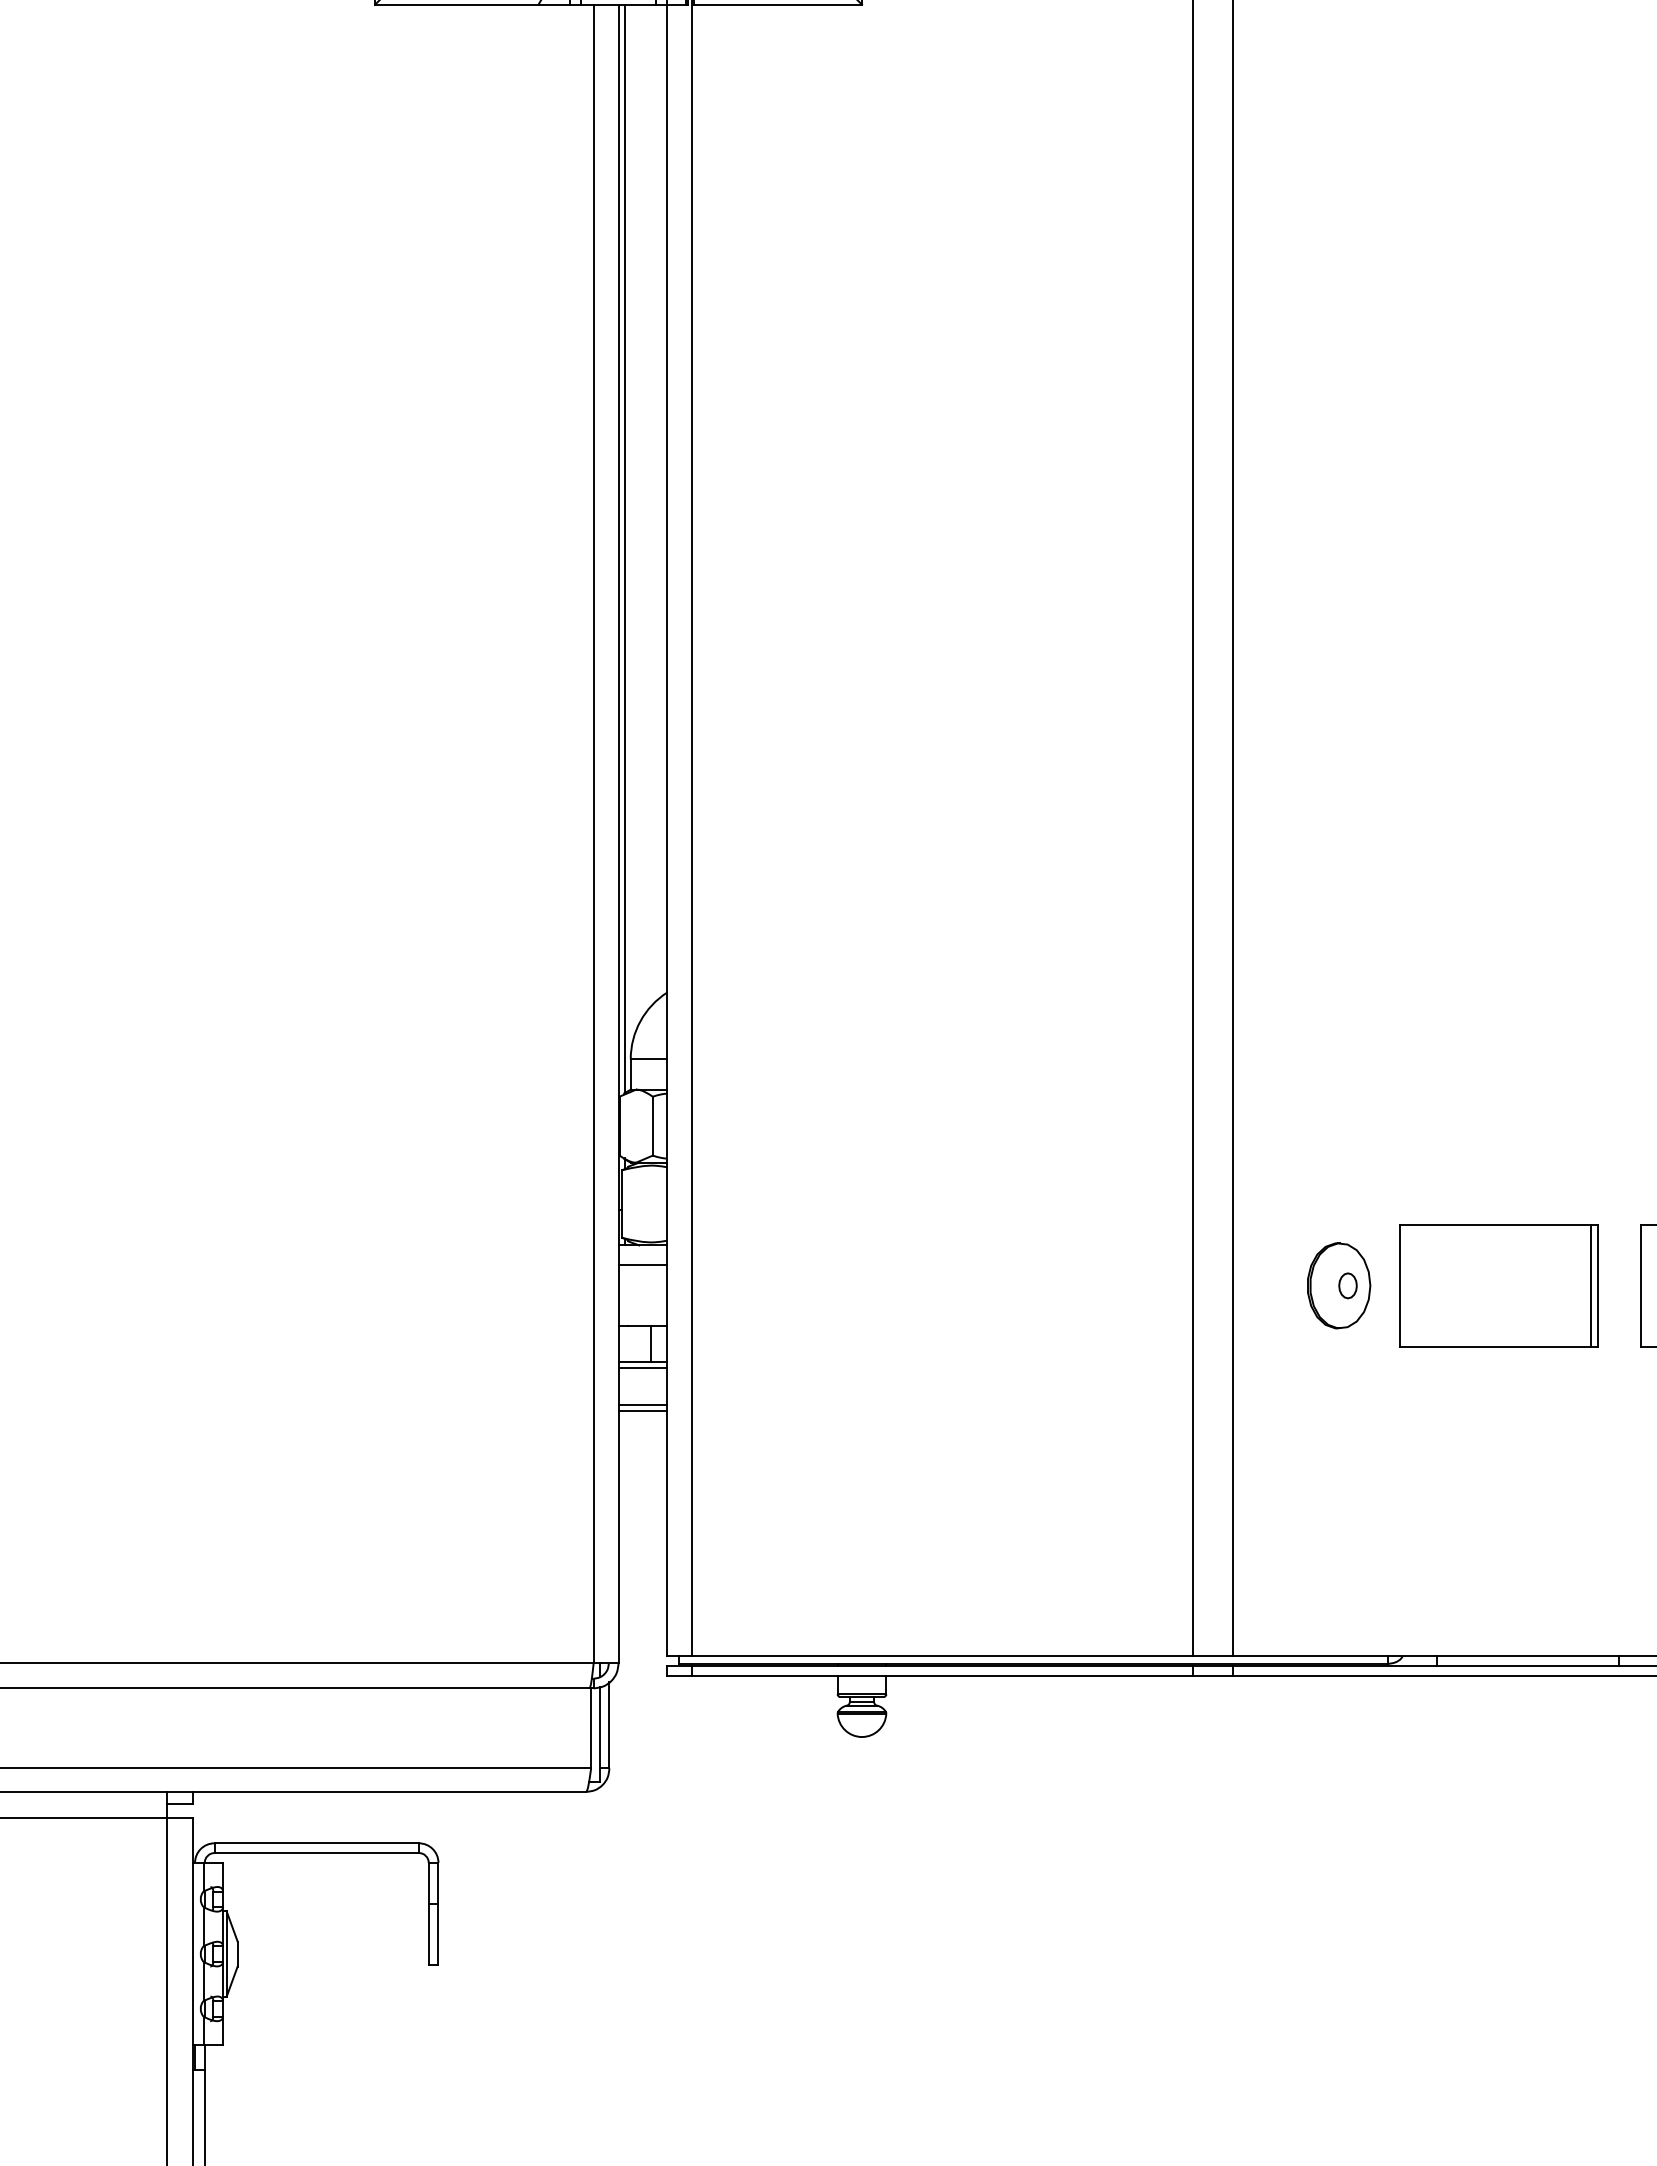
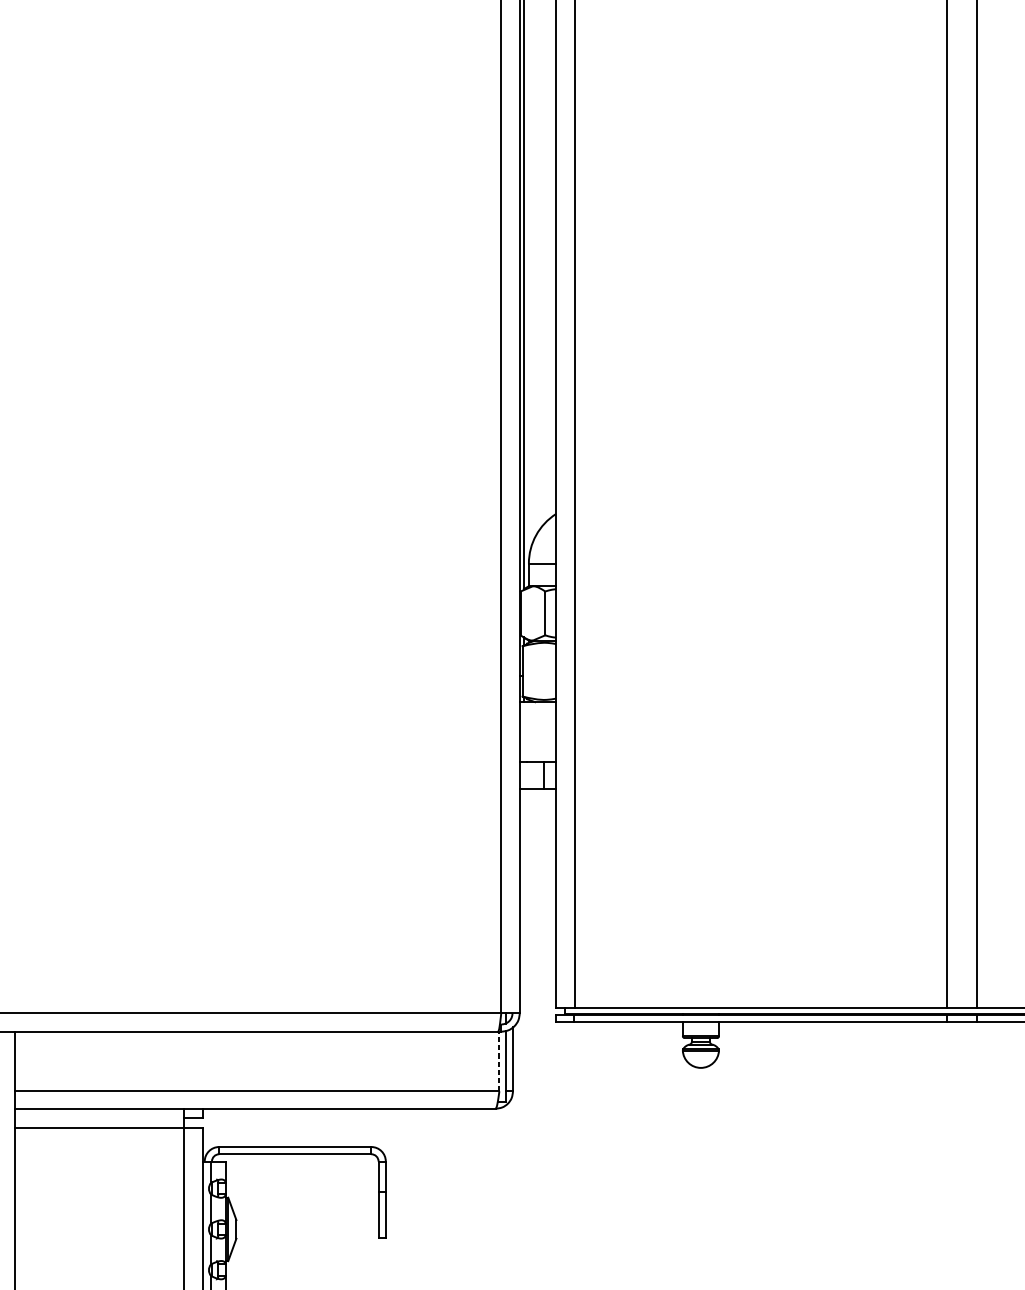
line: (642, 1264) -> (537, 716), removed
line: (642, 1368) -> (537, 793), removed
line: (642, 1404) -> (537, 820), removed
line: (642, 1410) -> (537, 824), removed
line: (591, 1727) -> (499, 1060), solid -> dashed

